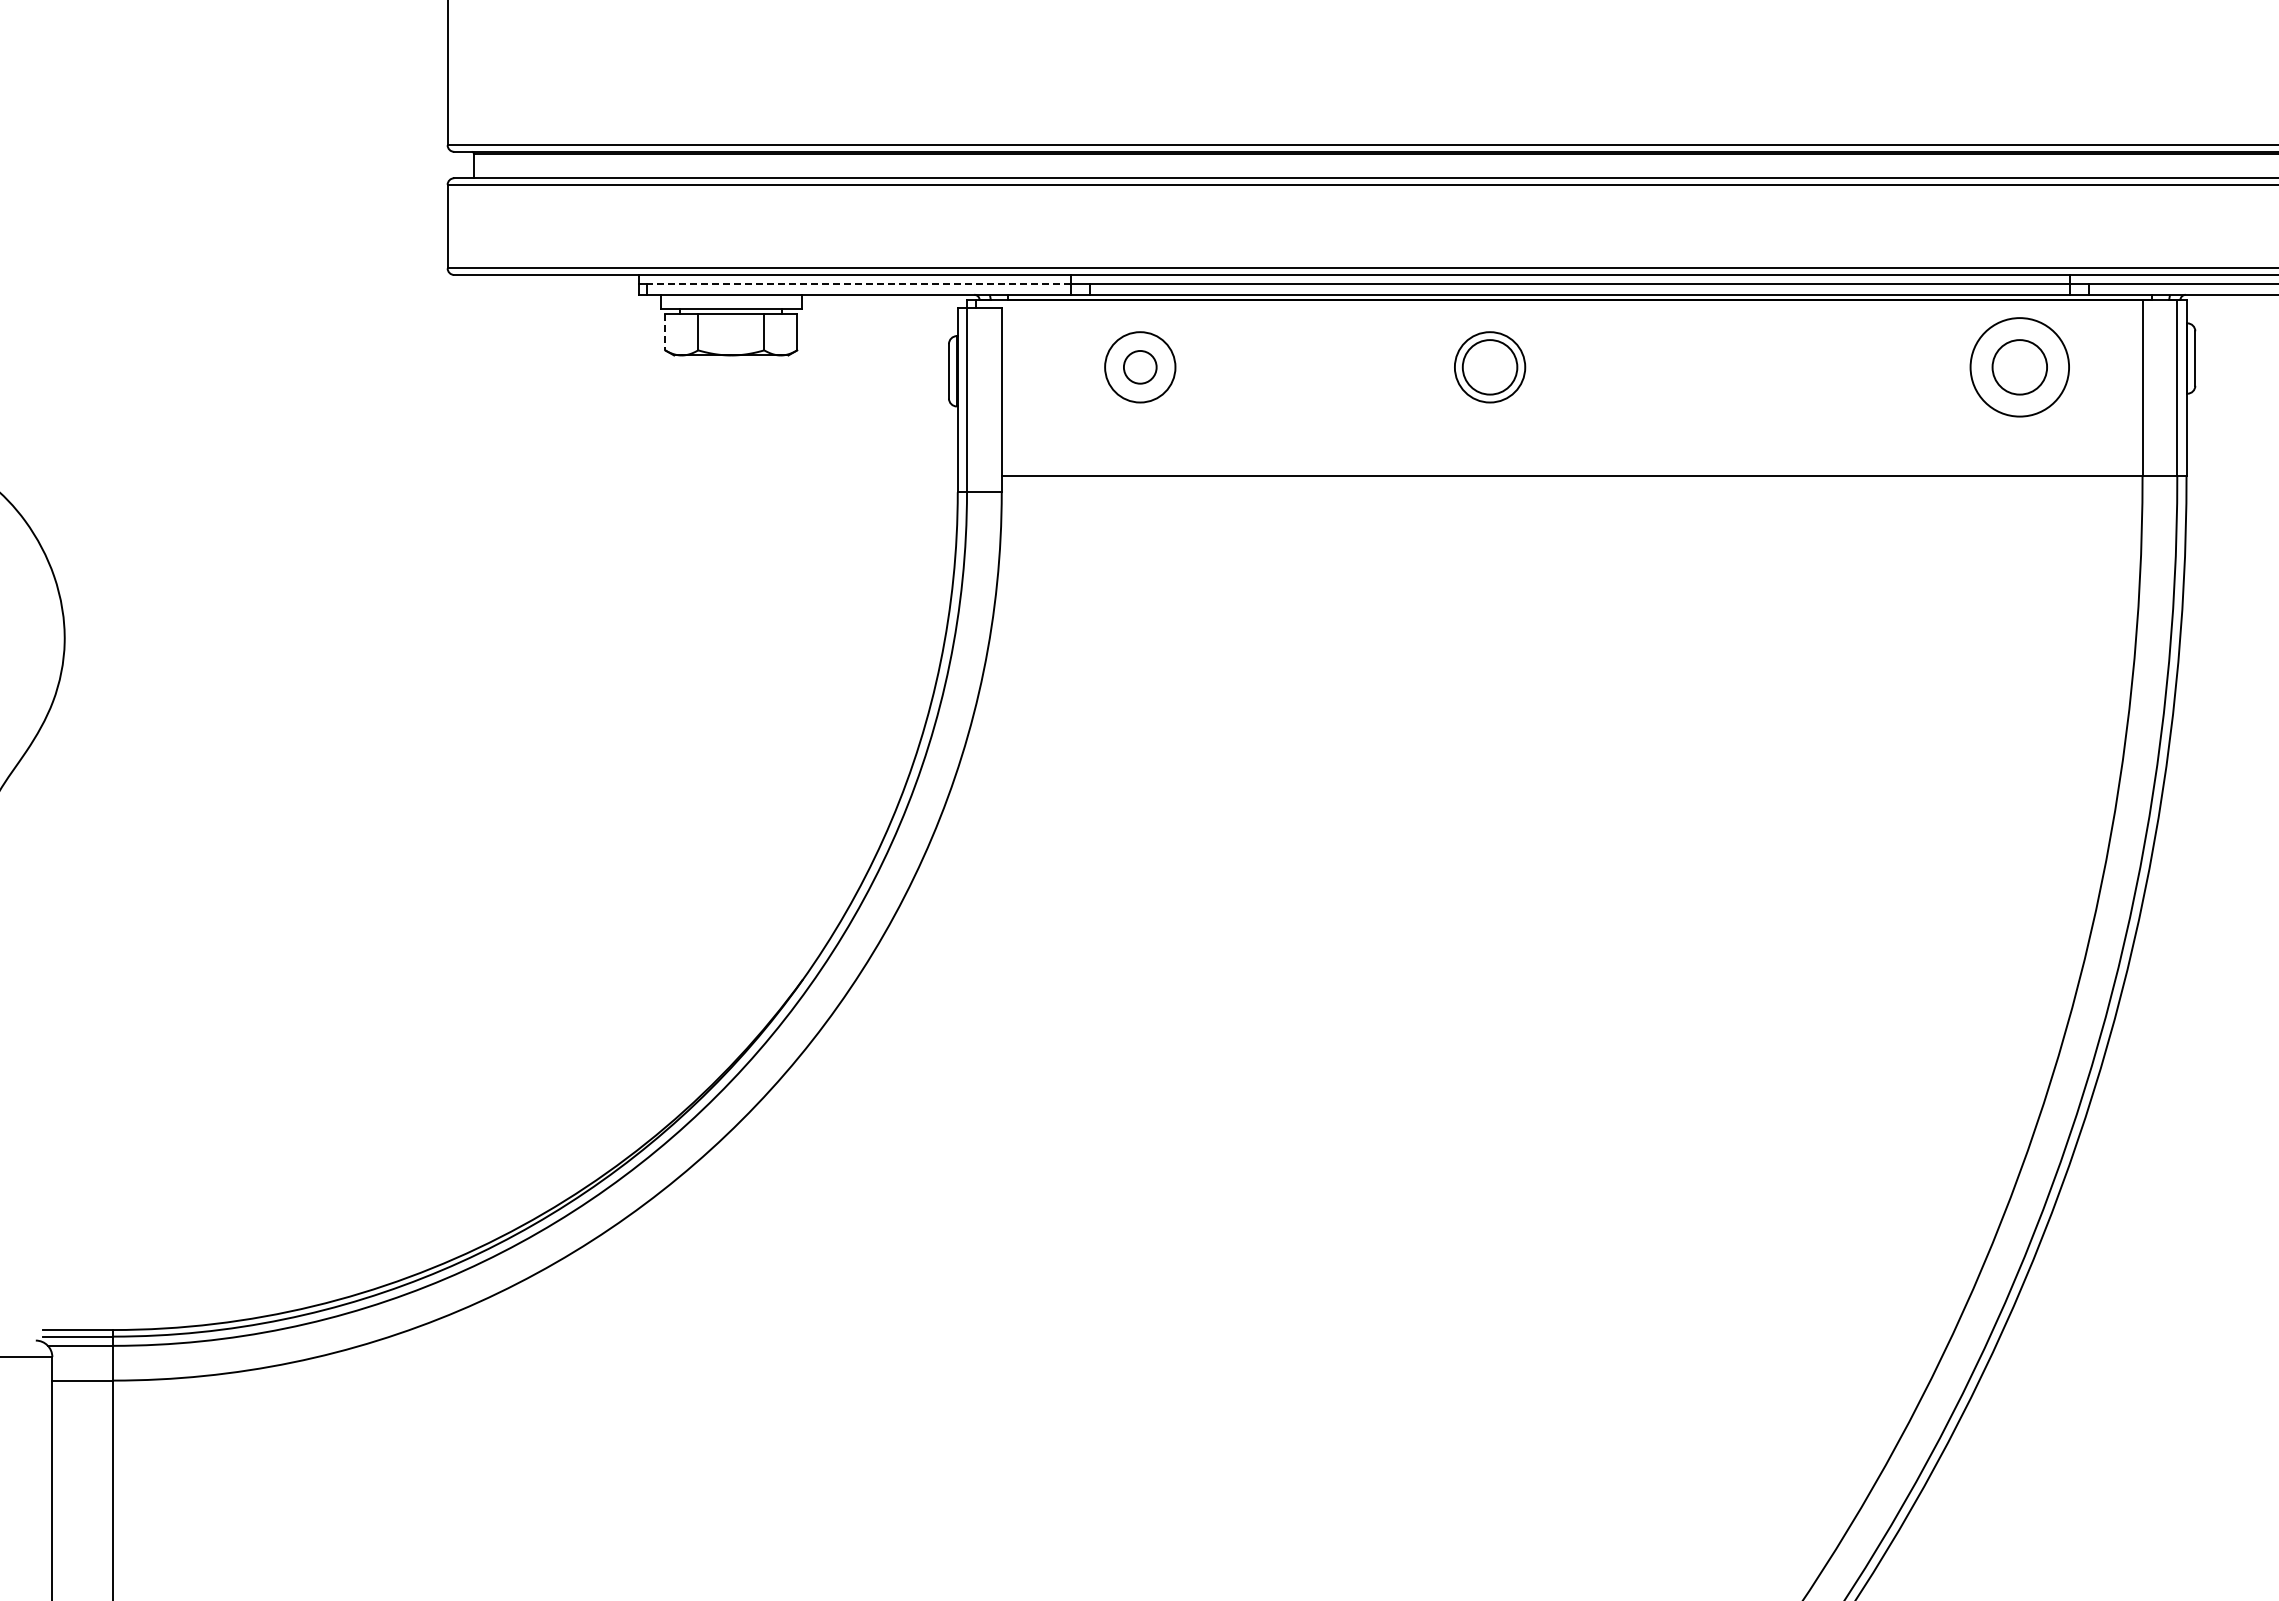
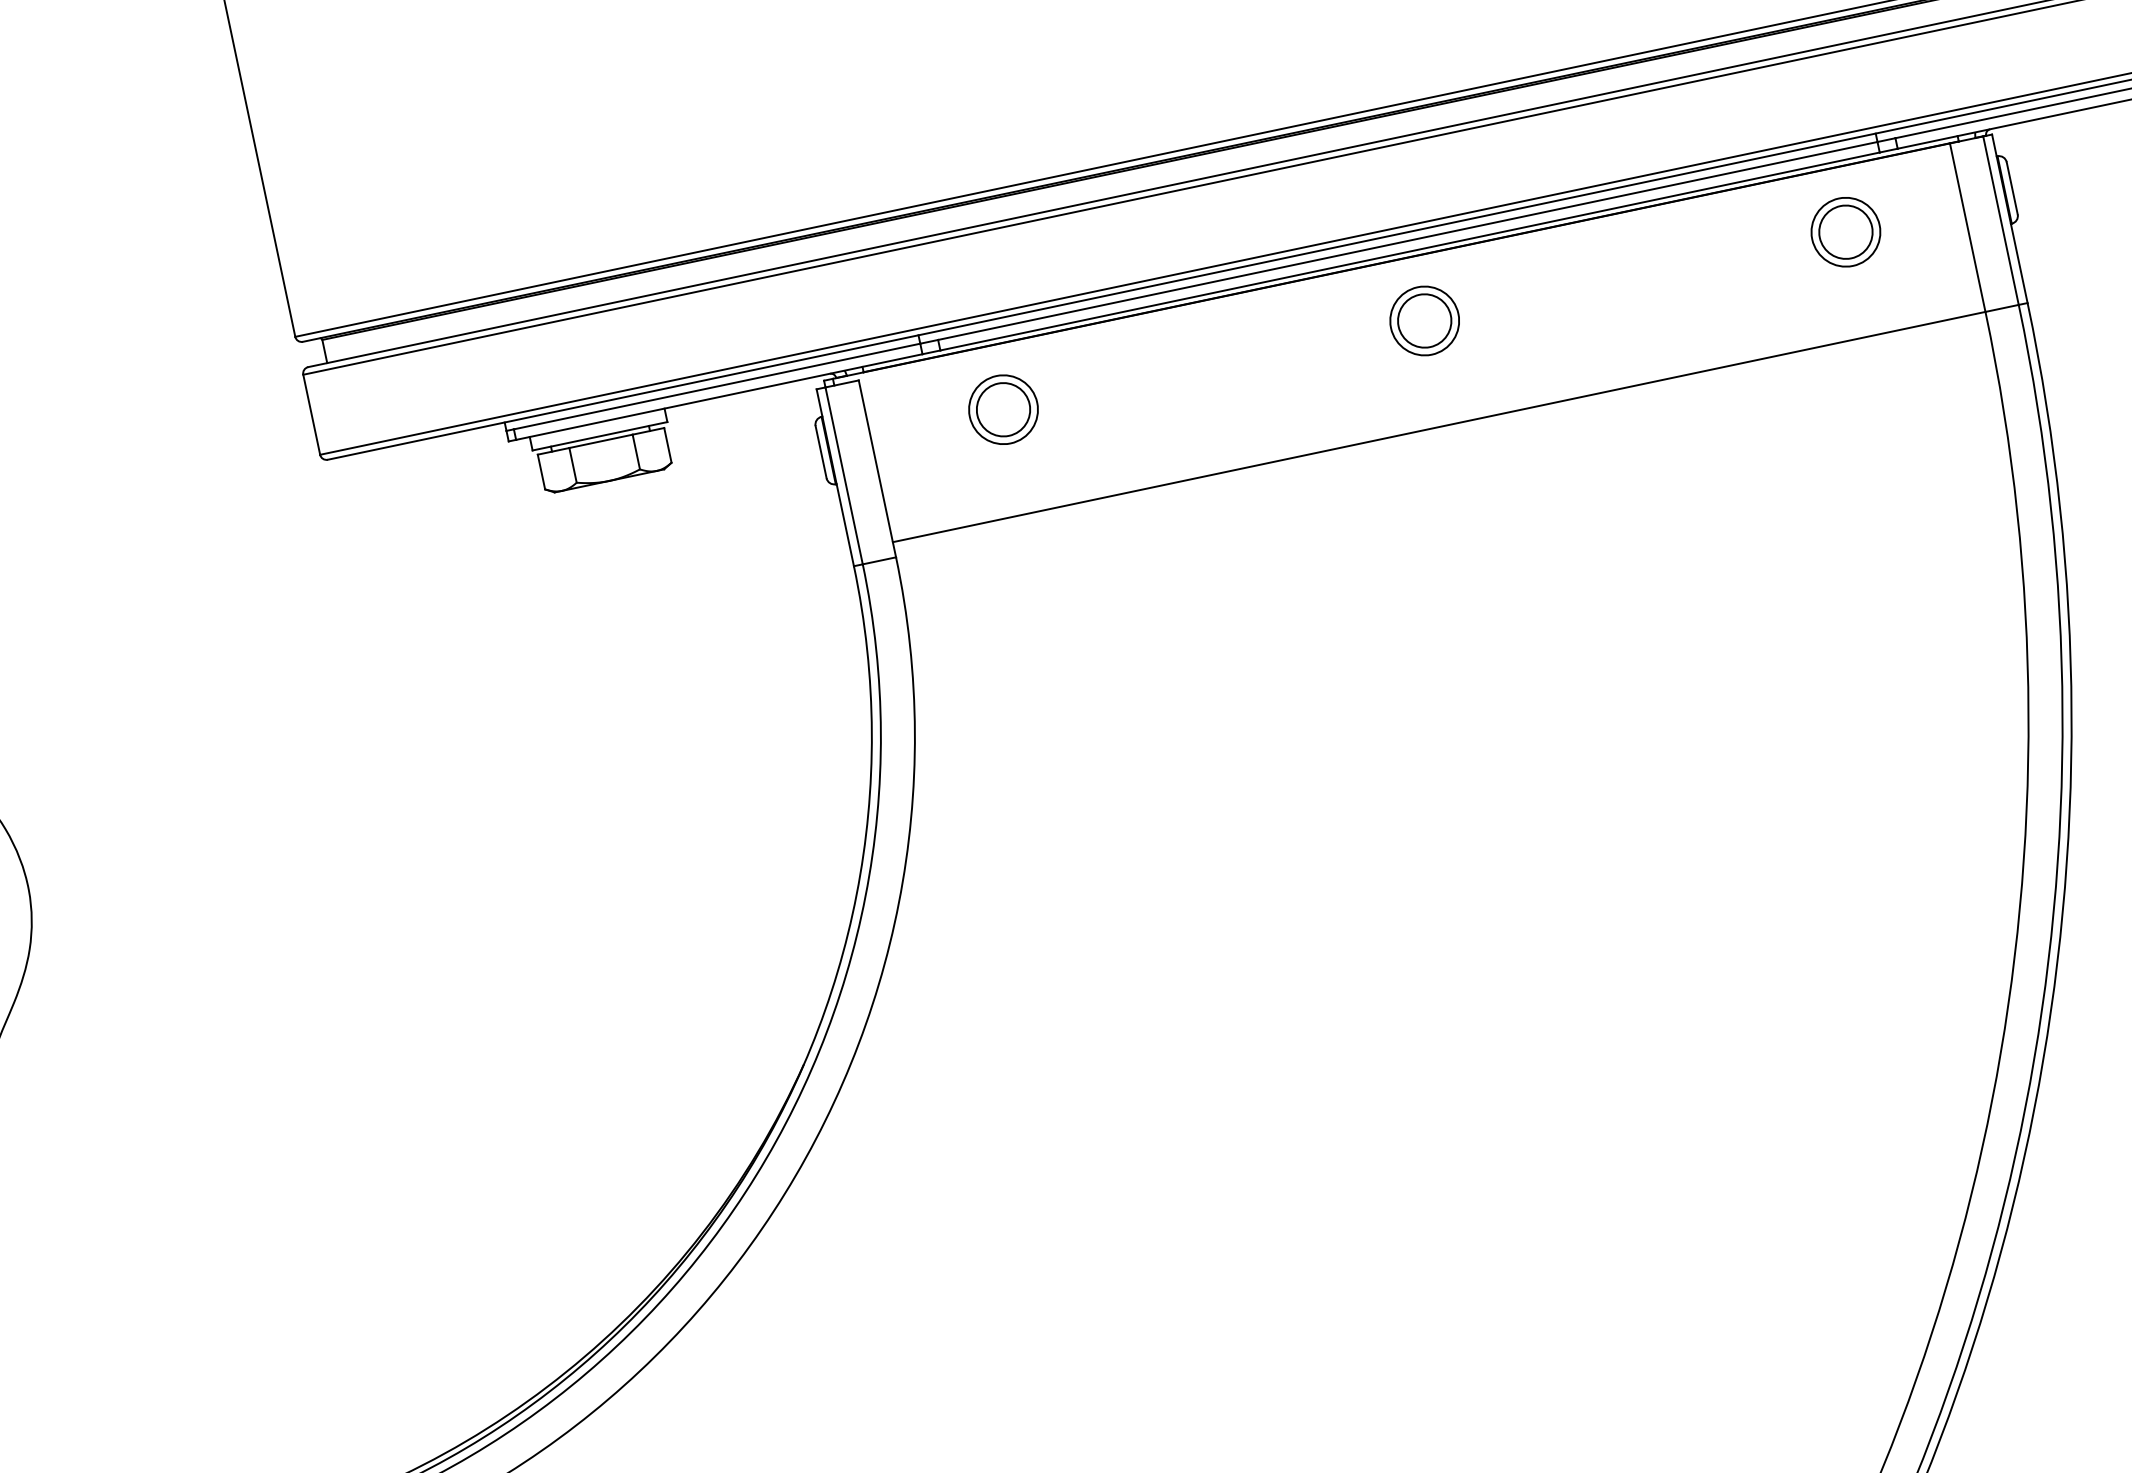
line: (858, 283) -> (716, 386), dashed -> solid
line: (665, 332) -> (541, 472), dashed -> solid
circle: (1140, 367) -> (1003, 409), size x1.67
part: (1490, 367) -> (1425, 321), moved
circle: (2019, 367) -> (1845, 232), size x0.71

